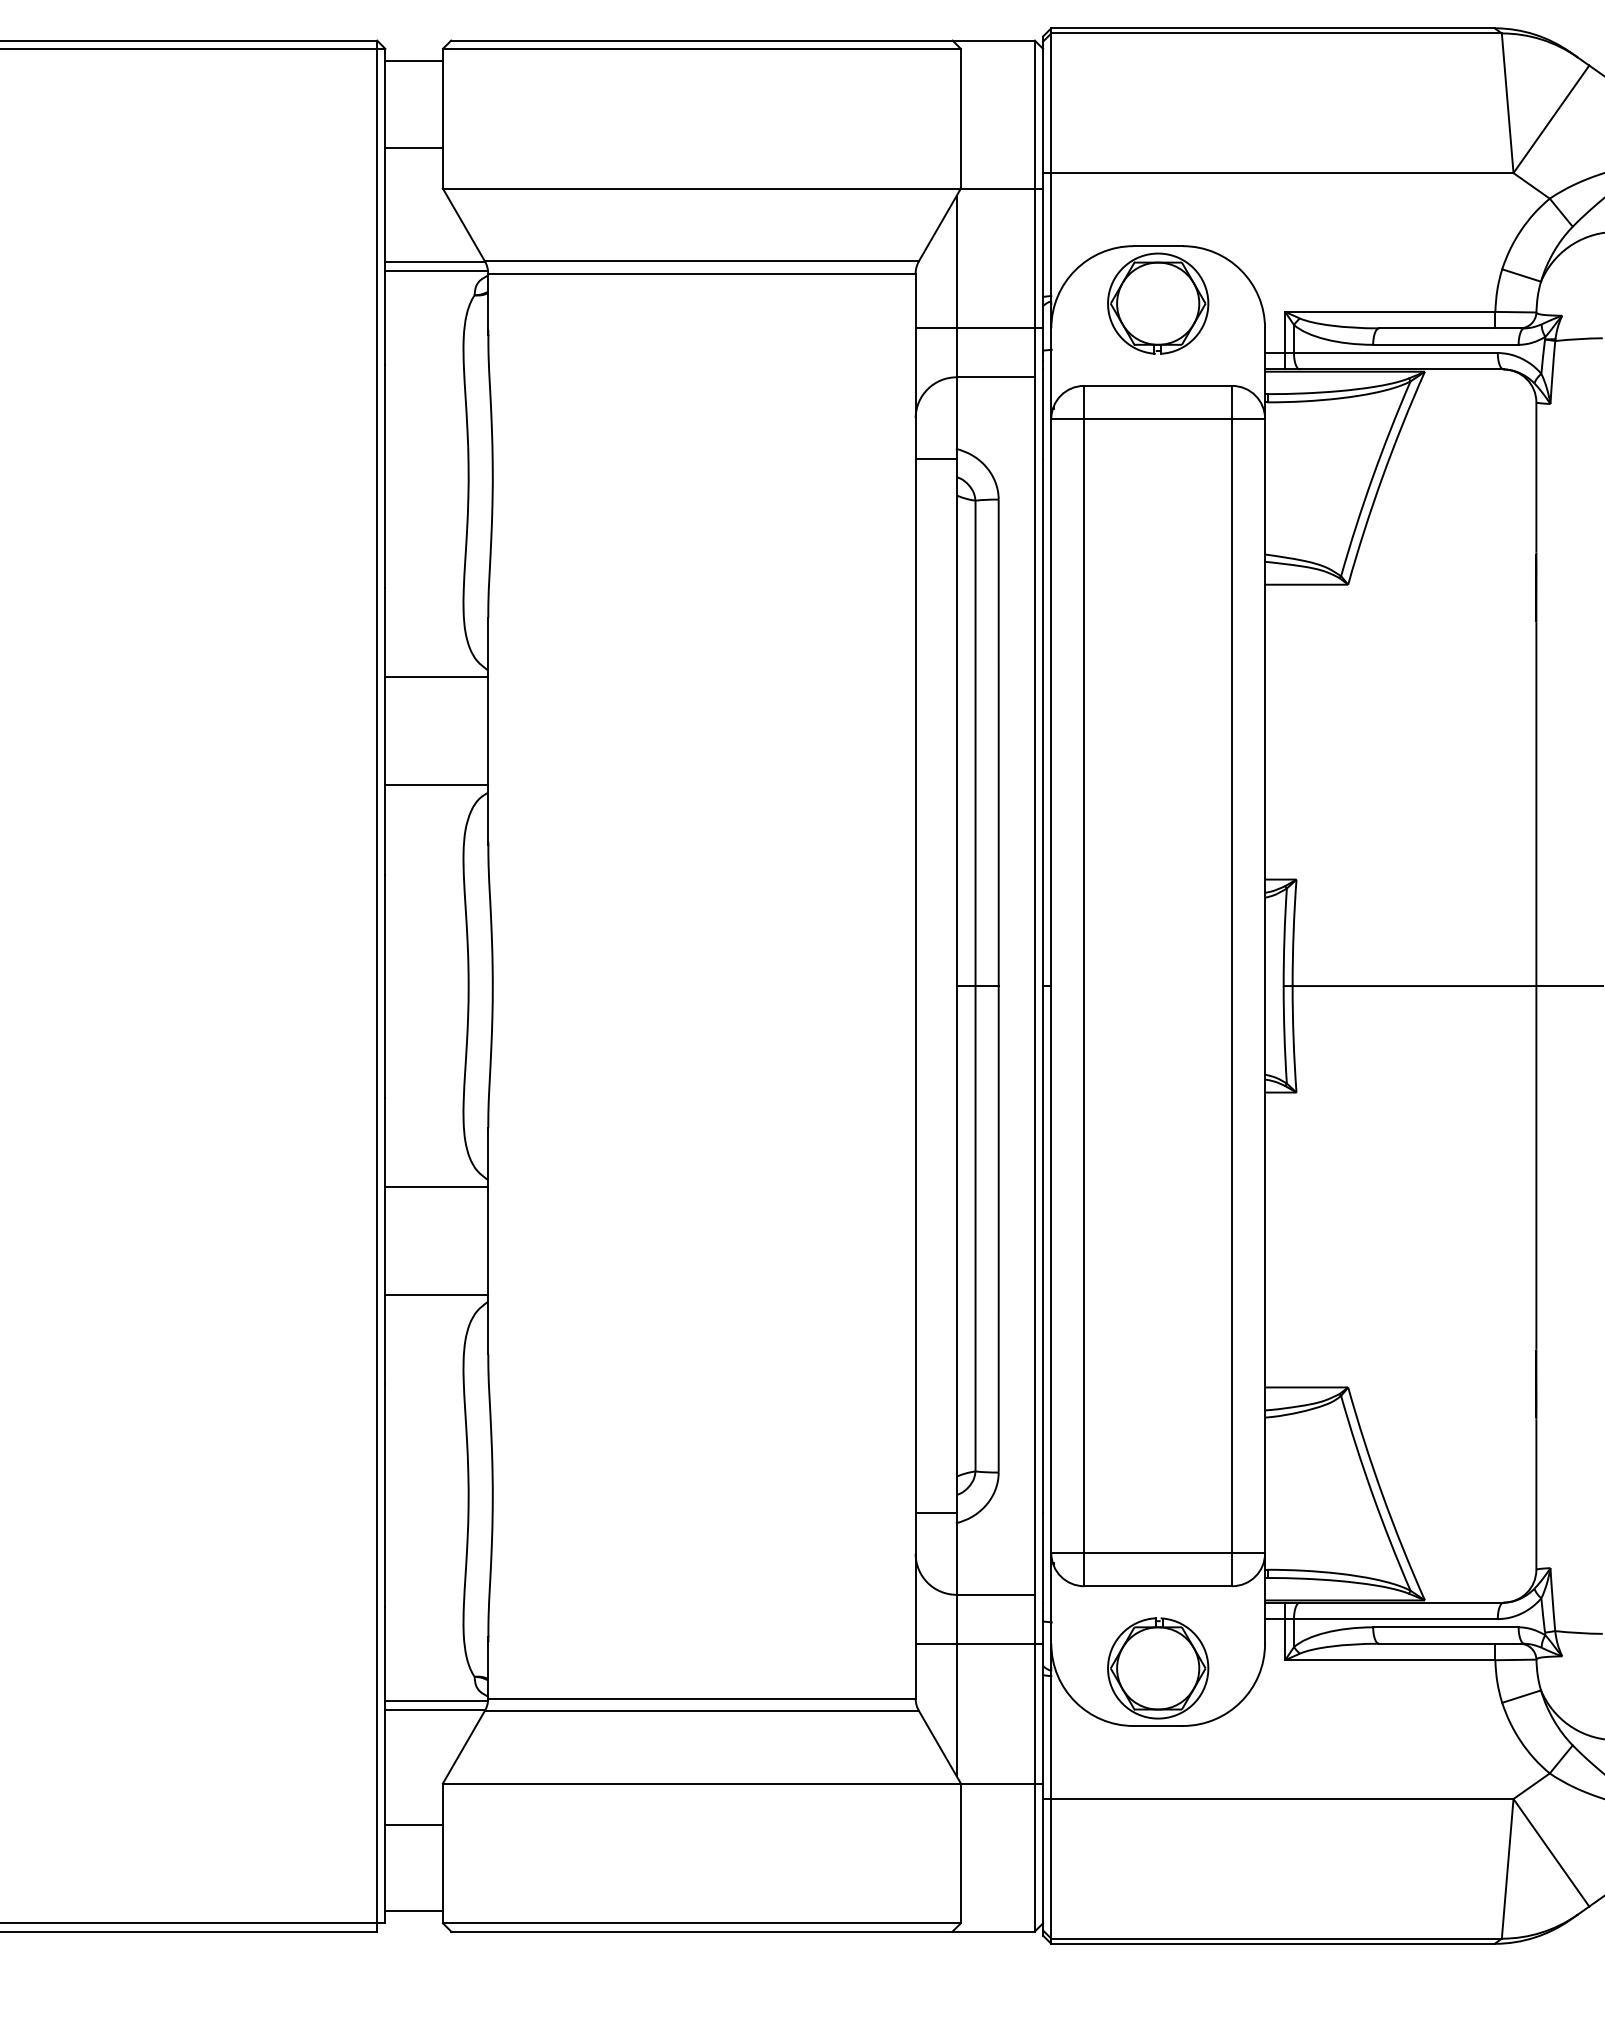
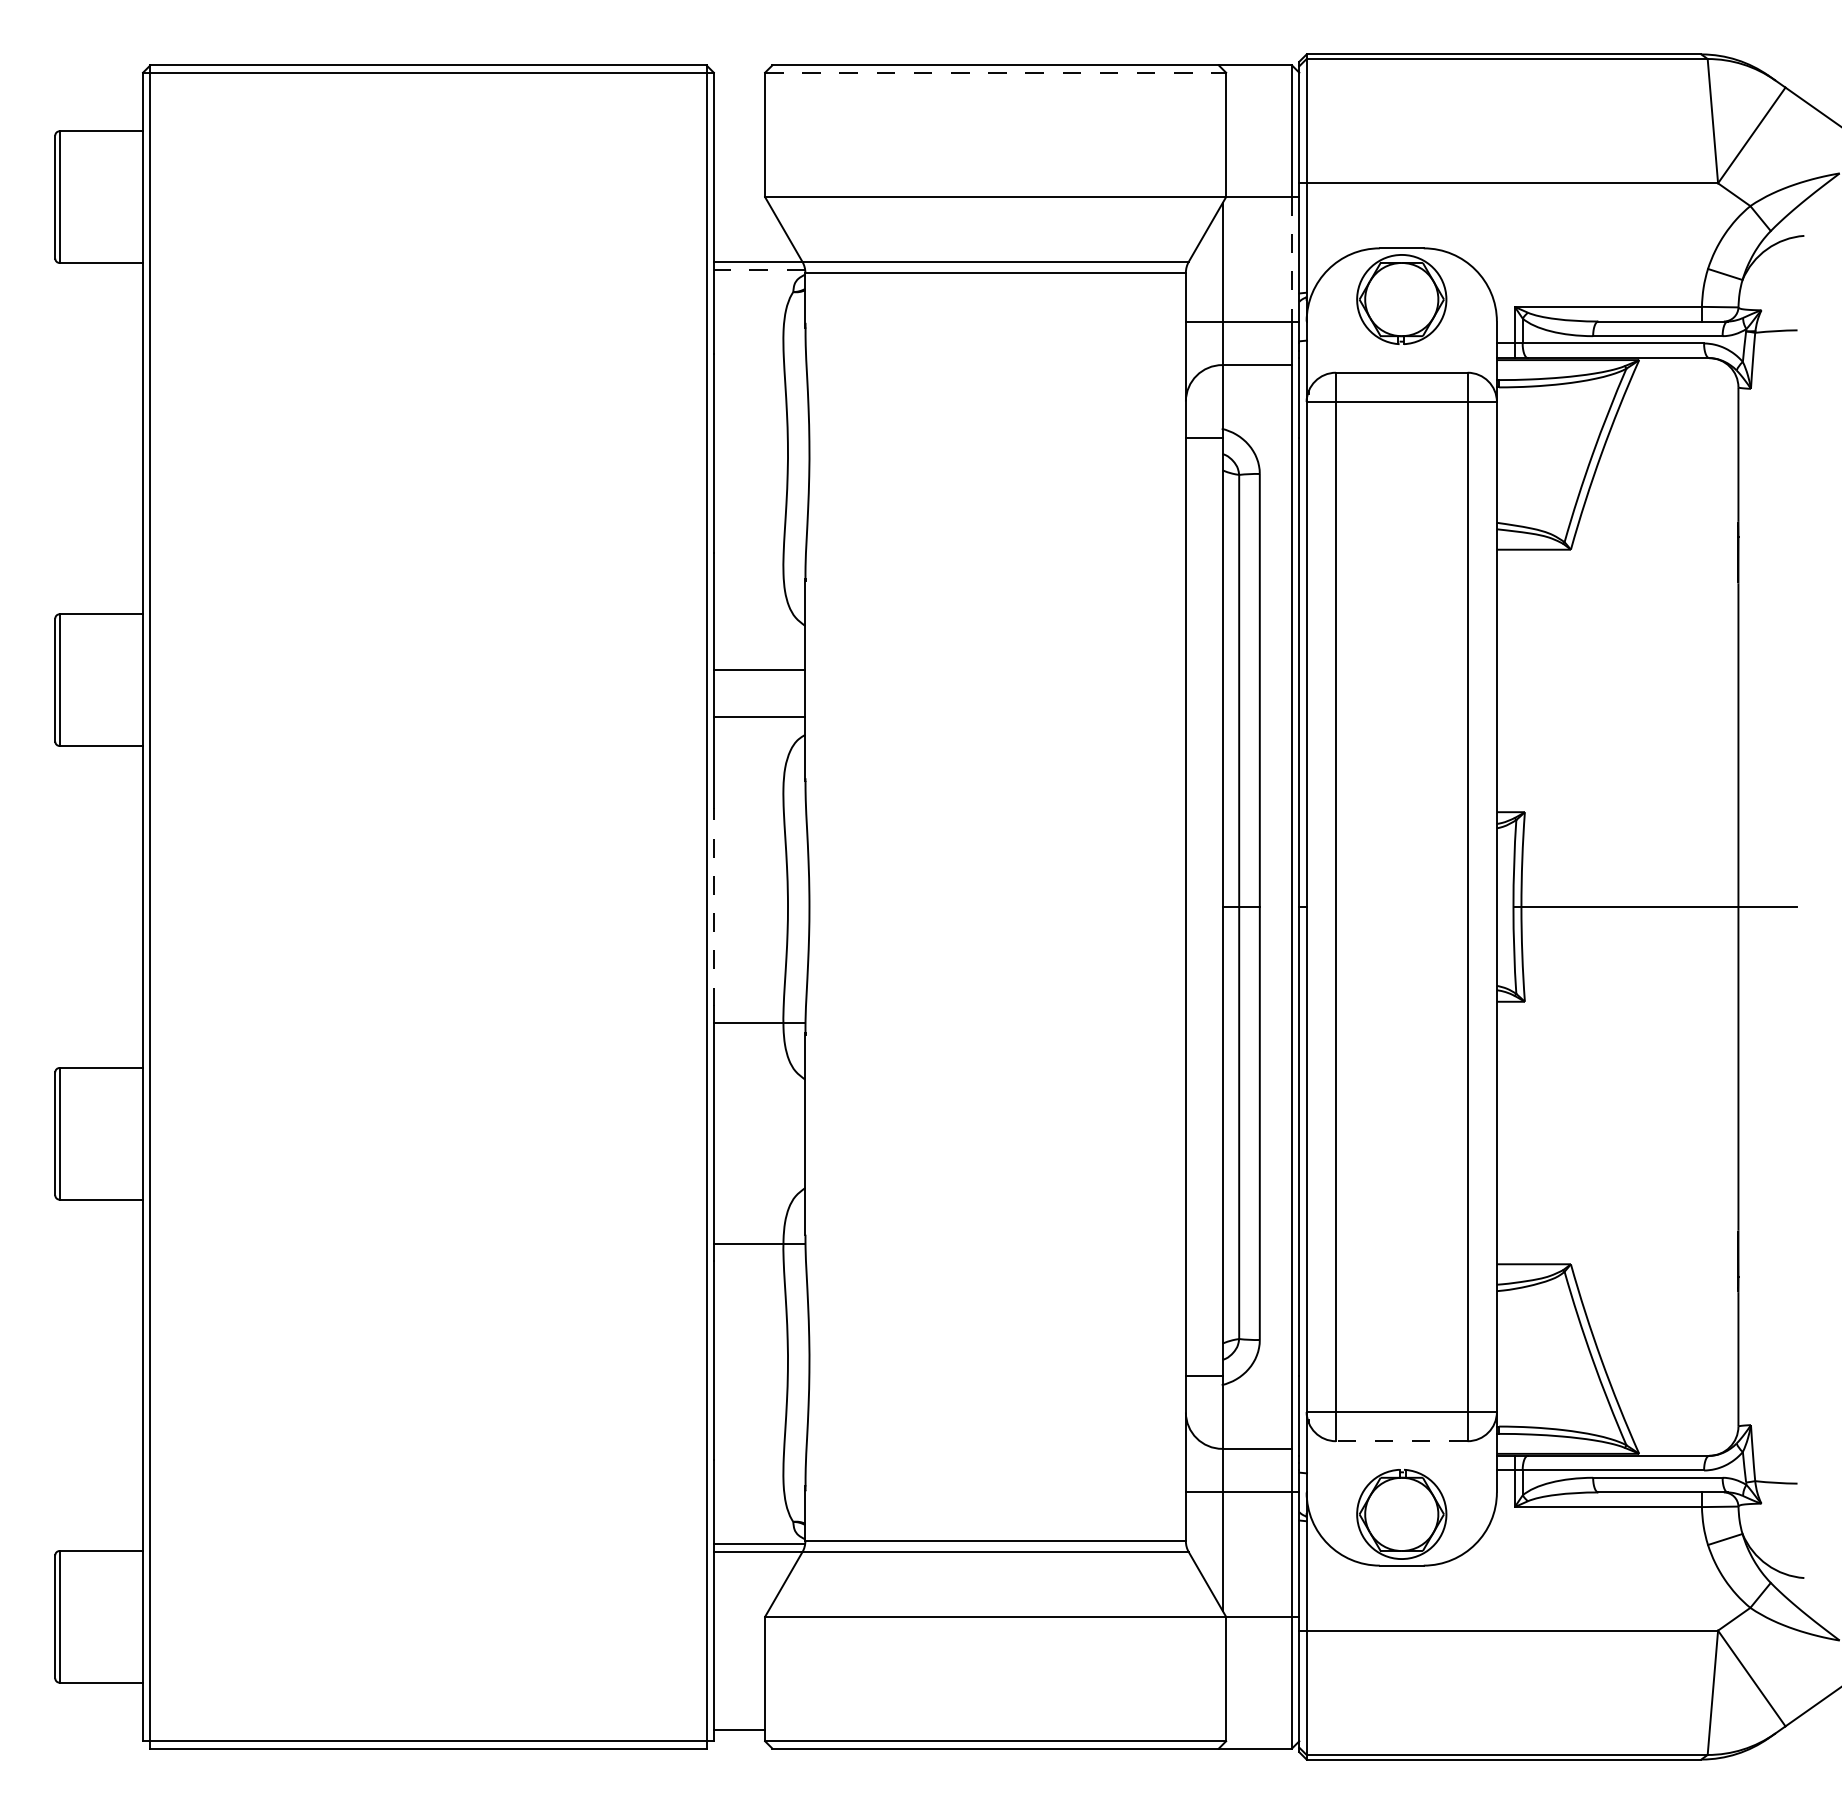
line: (701, 48) -> (995, 72), solid -> dashed
line: (414, 60) -> (739, 83), removed
line: (414, 147) -> (739, 160), removed
line: (1035, 258) -> (1292, 259), solid -> dashed
line: (436, 271) -> (759, 270), solid -> dashed
line: (436, 677) -> (759, 717), moved
line: (436, 785) -> (759, 670), moved
line: (384, 985) -> (713, 906), solid -> dashed
line: (436, 1186) -> (759, 1022), moved
line: (436, 1294) -> (759, 1243), moved
line: (1157, 1586) -> (1401, 1441), solid -> dashed
line: (414, 1824) -> (739, 1653), removed

